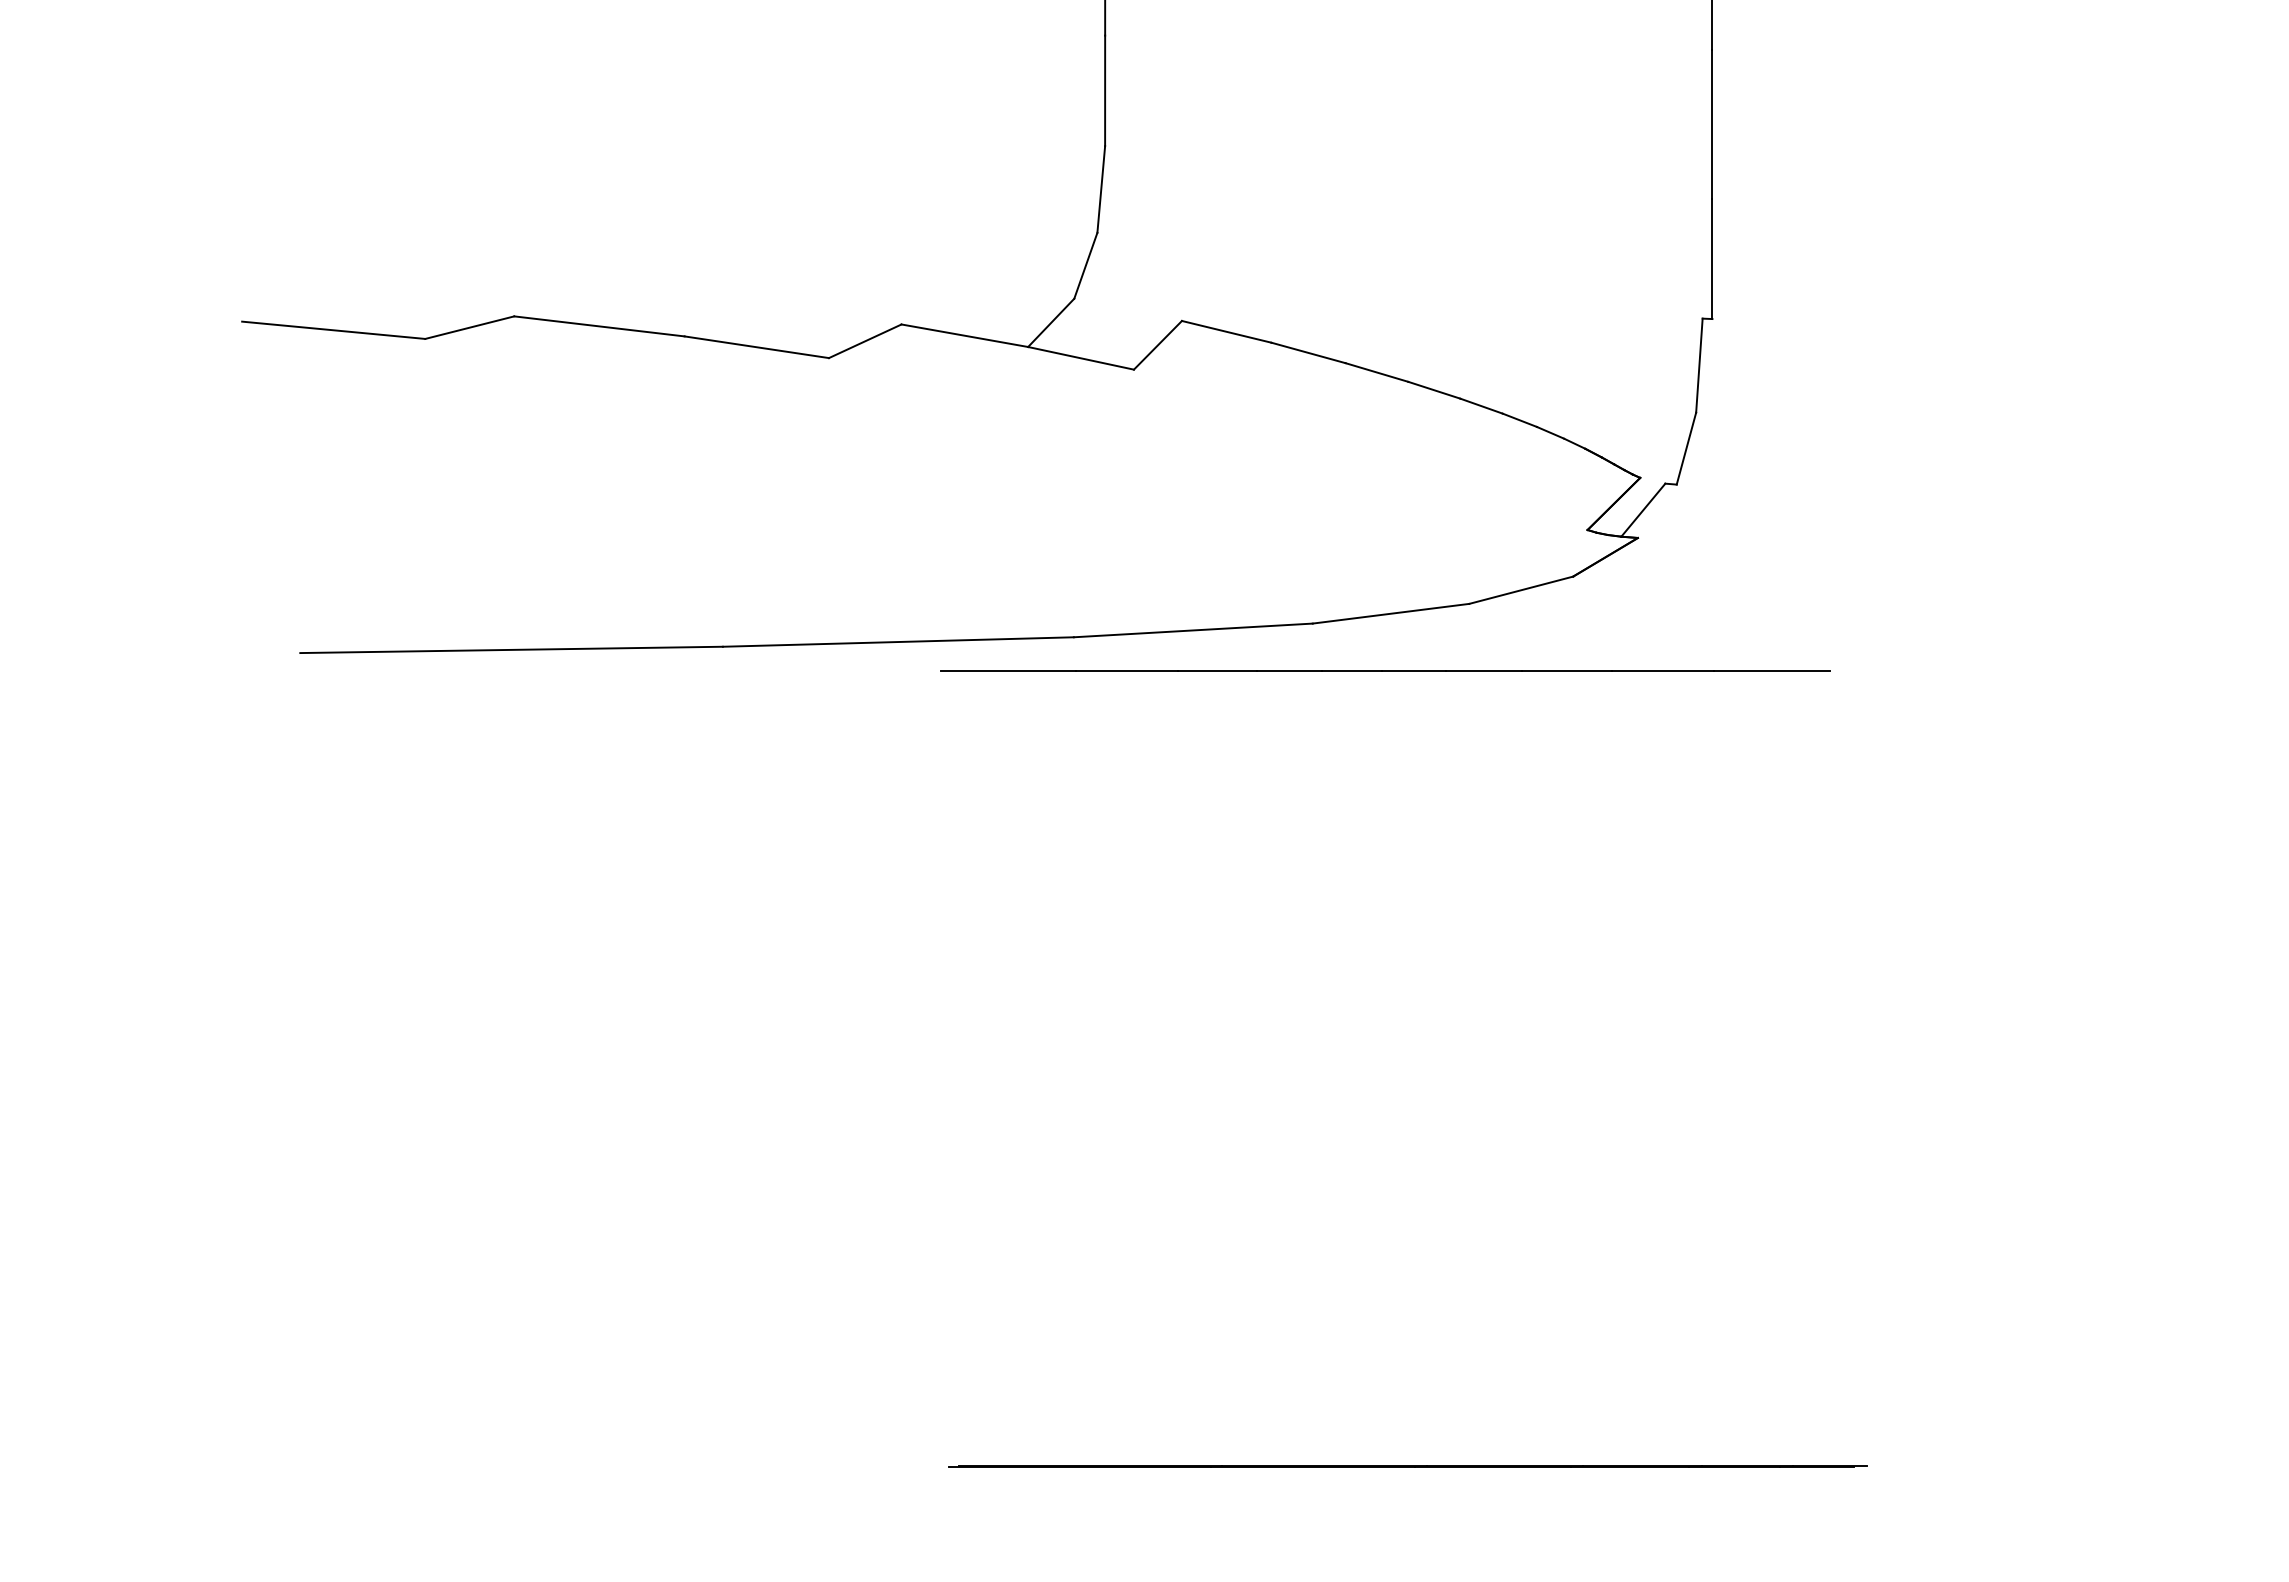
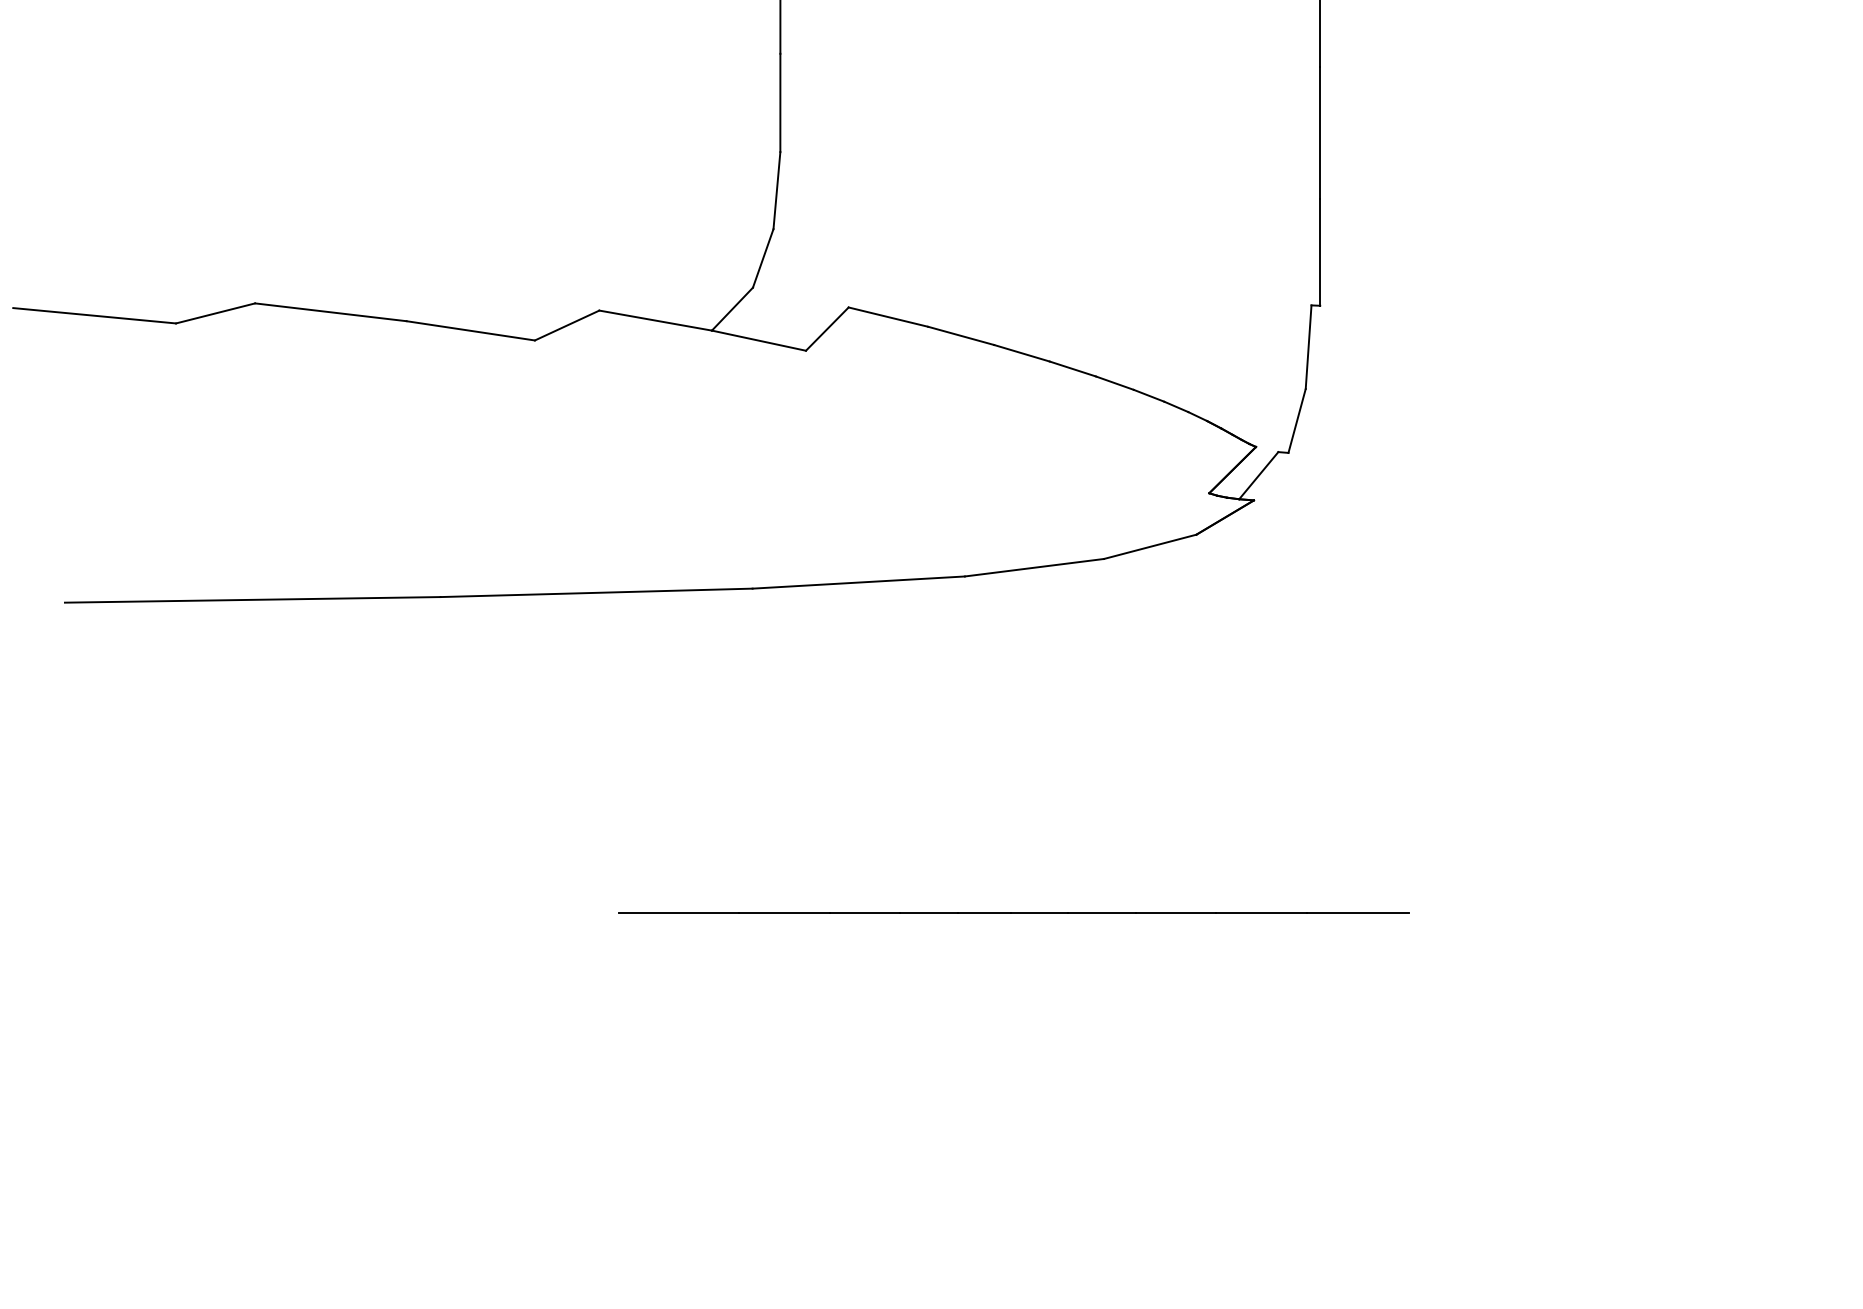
line: (1385, 670) -> (1014, 913), moved

